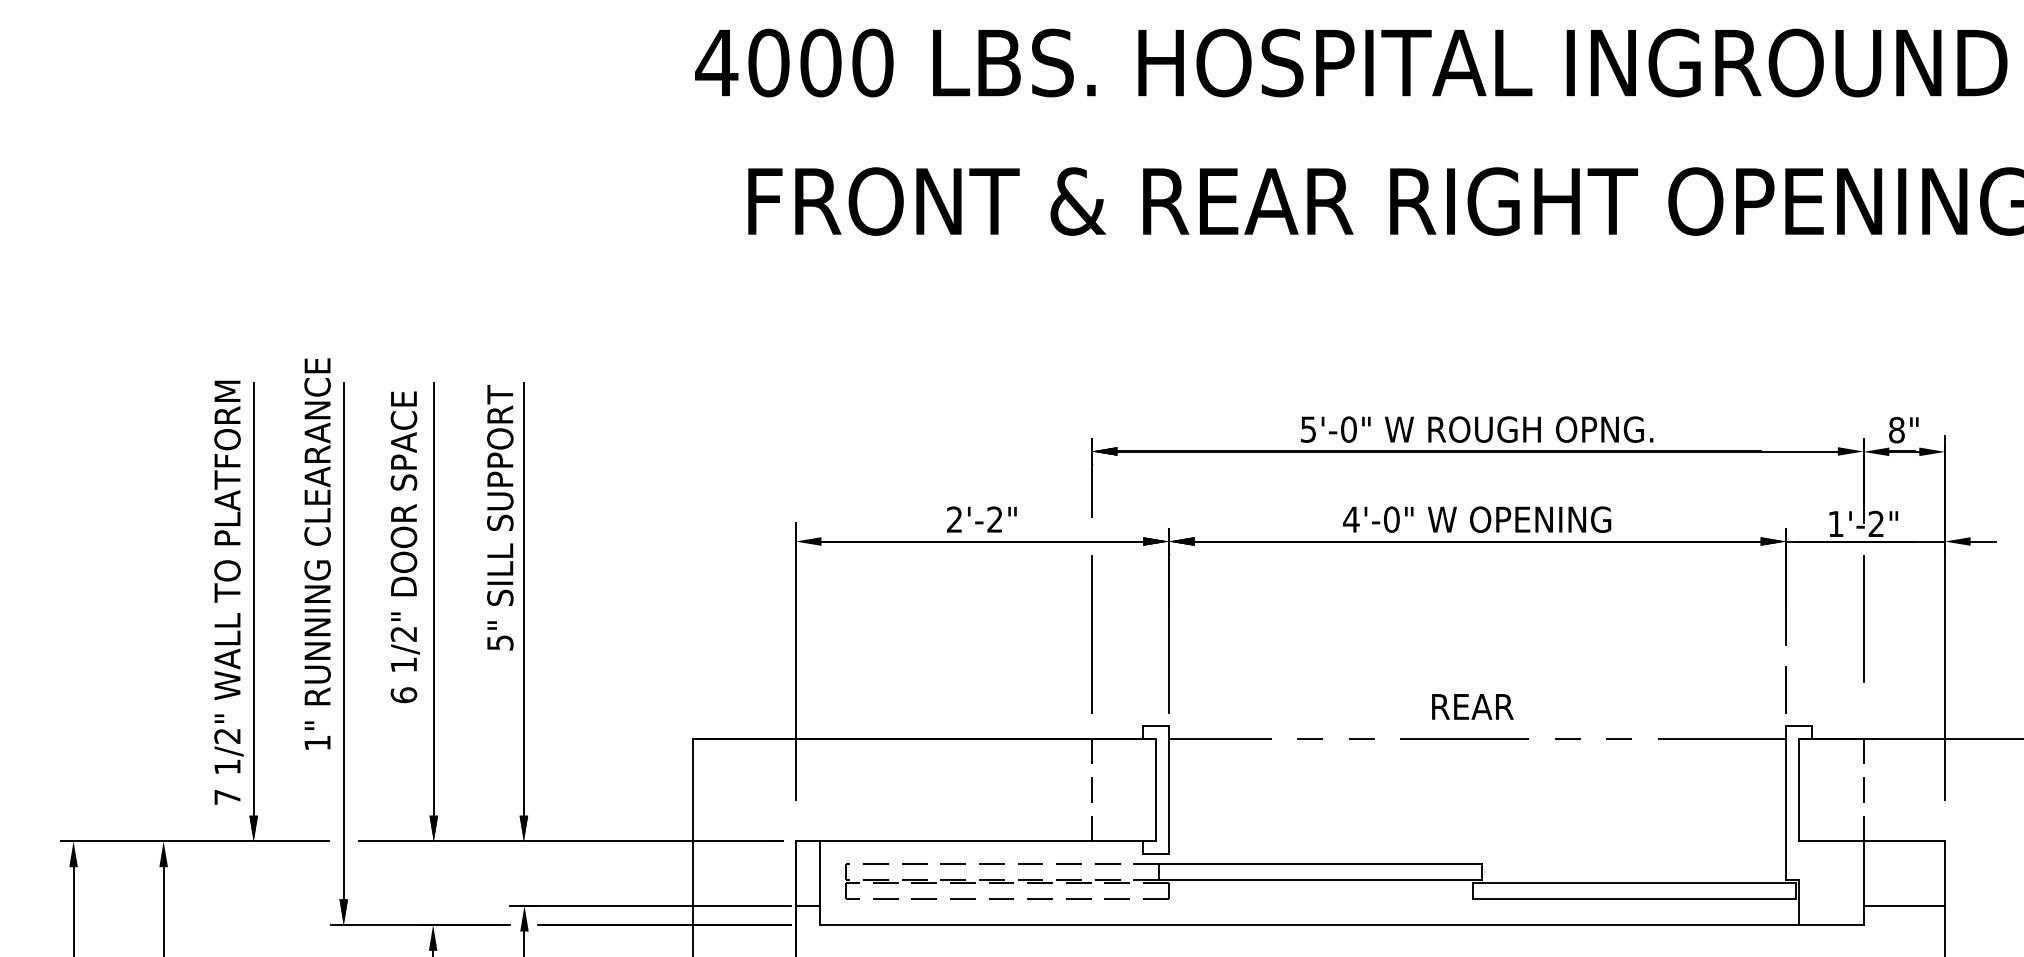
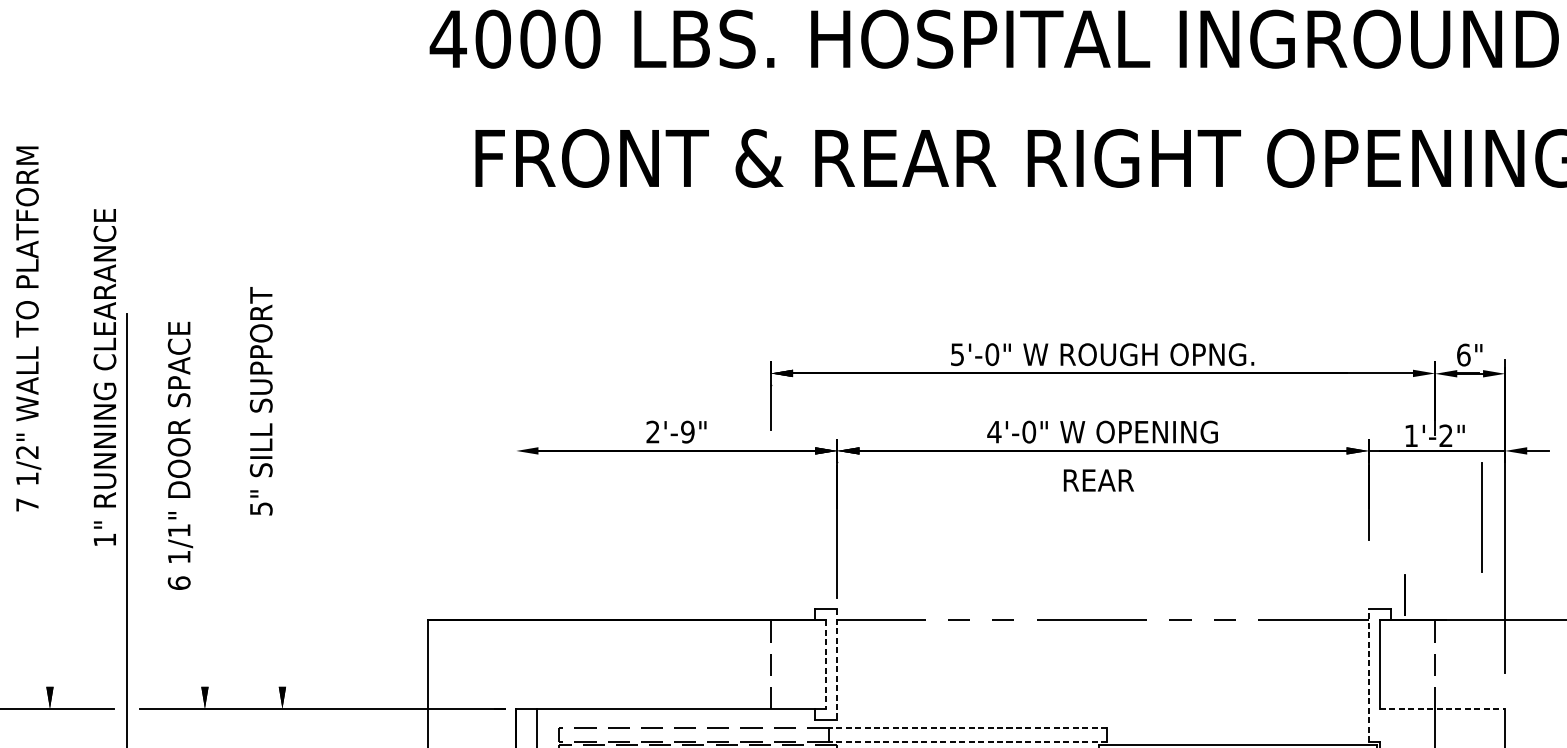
text: (1896, 429) -> (1463, 354), 8" -> 6"
text: (500, 517) -> (261, 401), moved
text: (994, 519) -> (687, 431), 2'-2" -> 2'-9"
text: (317, 553) -> (104, 376), moved
text: (228, 592) -> (28, 328), moved
line: (253, 598) -> (49, 499), removed
line: (433, 598) -> (204, 499), removed
line: (523, 598) -> (282, 499), removed
line: (1863, 618) -> (1481, 517), moved
text: (403, 634) -> (178, 530), 1/2" -> 1/1"
line: (1091, 634) -> (770, 530), removed
line: (795, 660) -> (516, 553), removed
line: (1785, 689) -> (1404, 594), moved
text: (1472, 706) -> (1098, 480), moved
line: (1155, 790) -> (825, 665), solid -> dashed
line: (1168, 790) -> (837, 665), solid -> dashed
line: (1786, 802) -> (1368, 675), solid -> dashed
line: (1872, 841) -> (1442, 709), solid -> dashed
line: (1320, 863) -> (967, 727), solid -> dashed
line: (1320, 880) -> (967, 742), solid -> dashed

